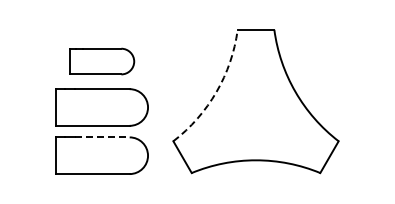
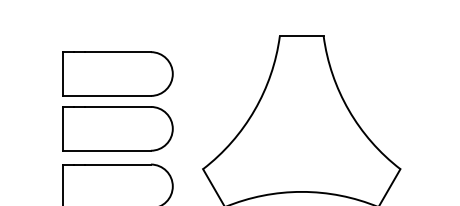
part: (101, 61) -> (117, 73), size x1.43
arc: (216, 91) -> (254, 109), dashed -> solid
line: (102, 137) -> (118, 164), dashed -> solid

